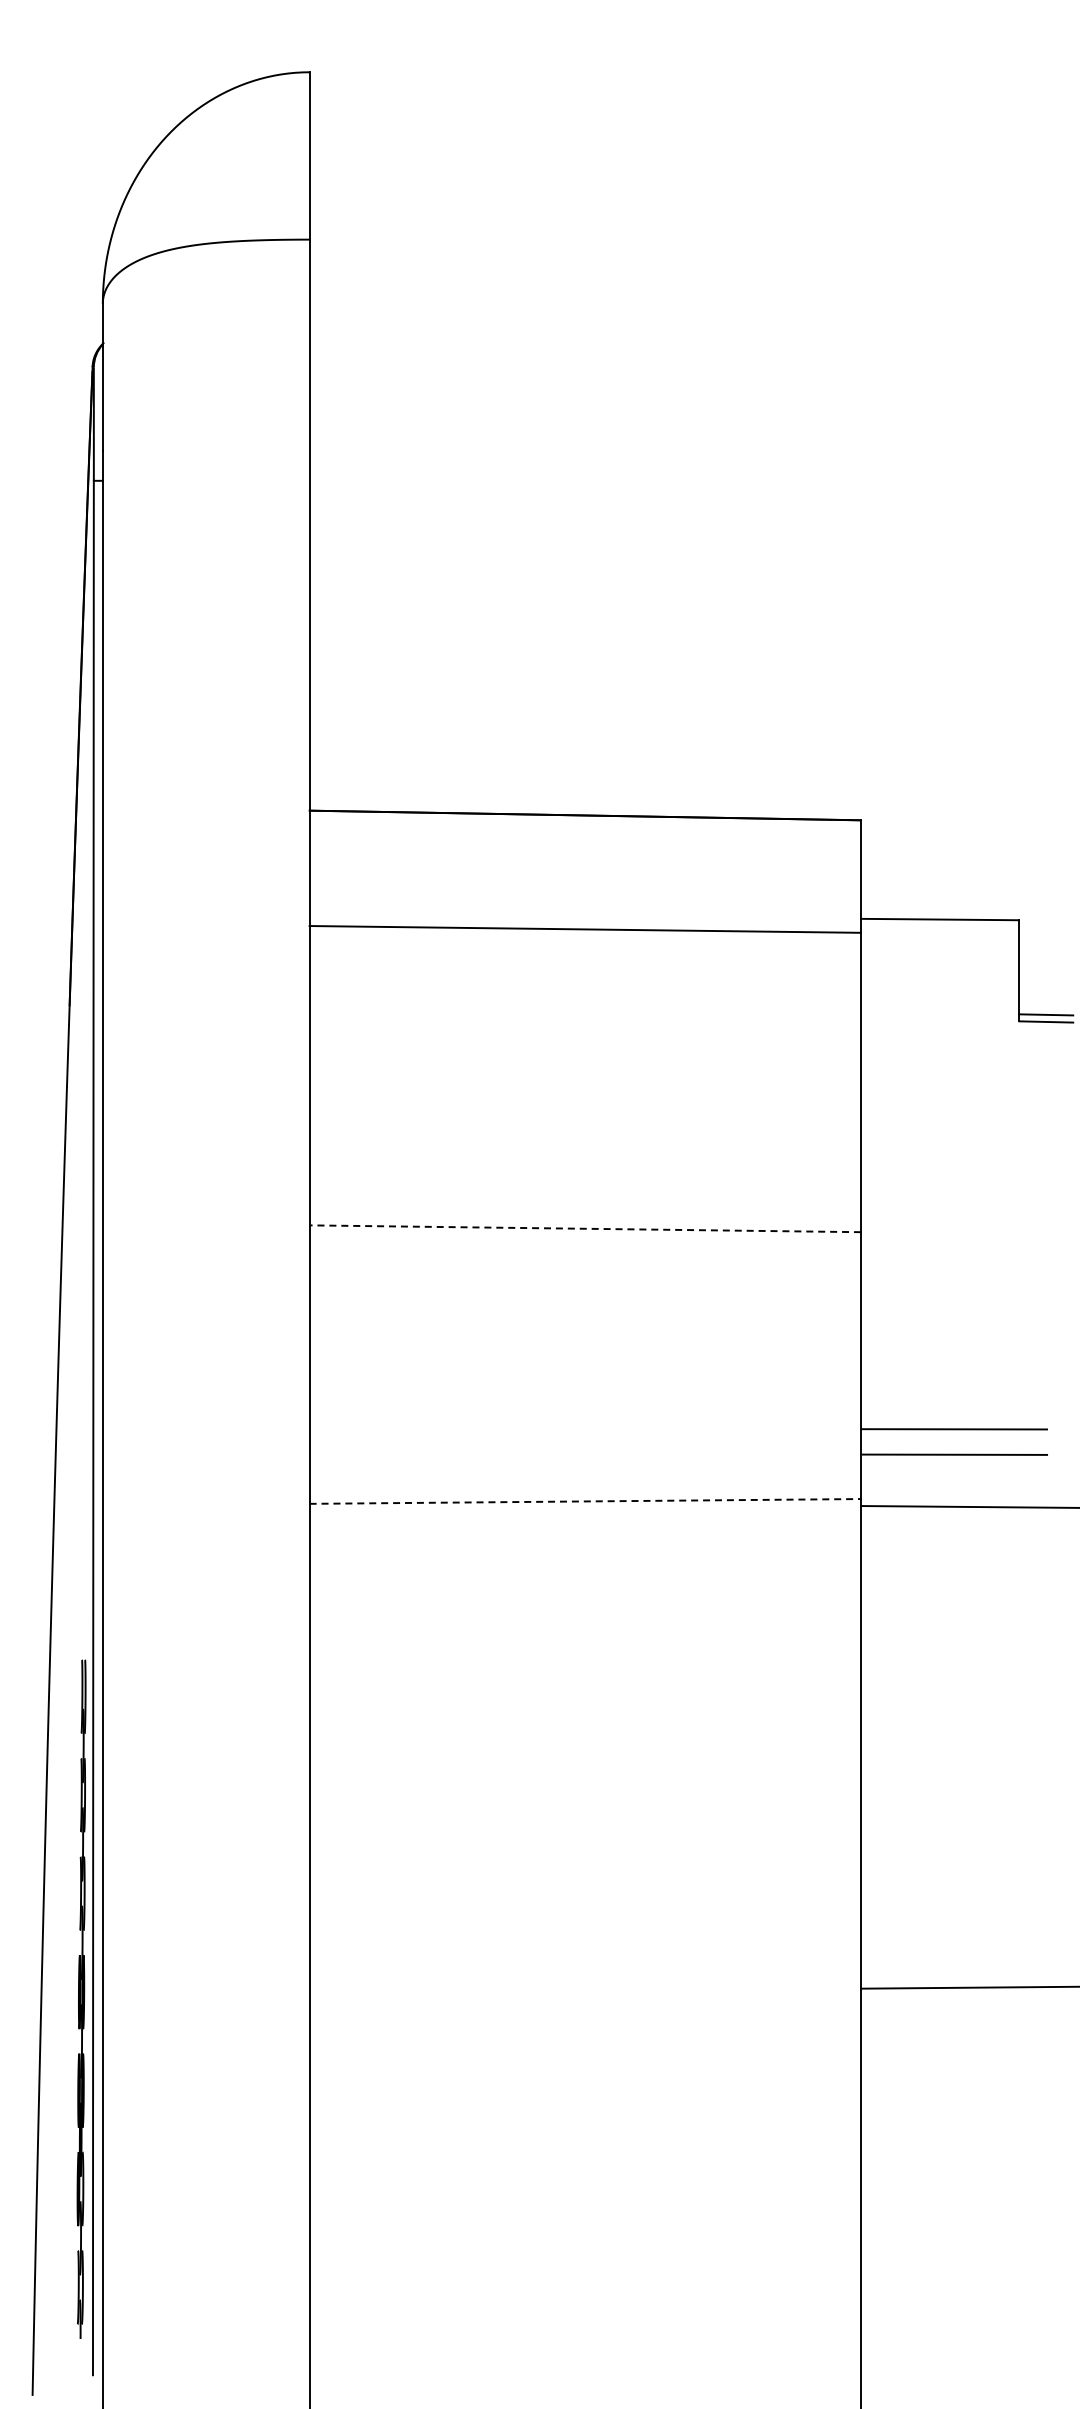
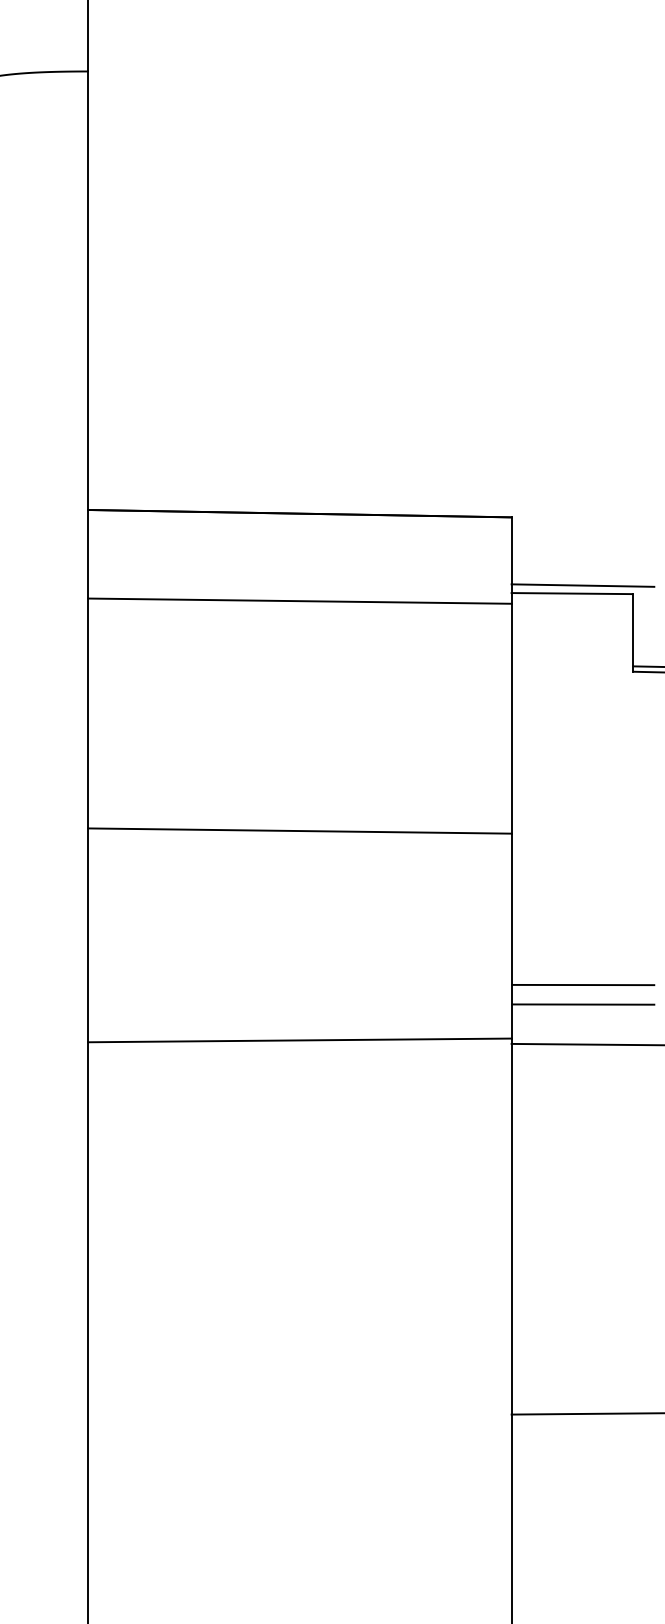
line: (953, 908) -> (582, 585), added
line: (585, 1228) -> (300, 830), dashed -> solid
line: (585, 1501) -> (300, 1040), dashed -> solid

